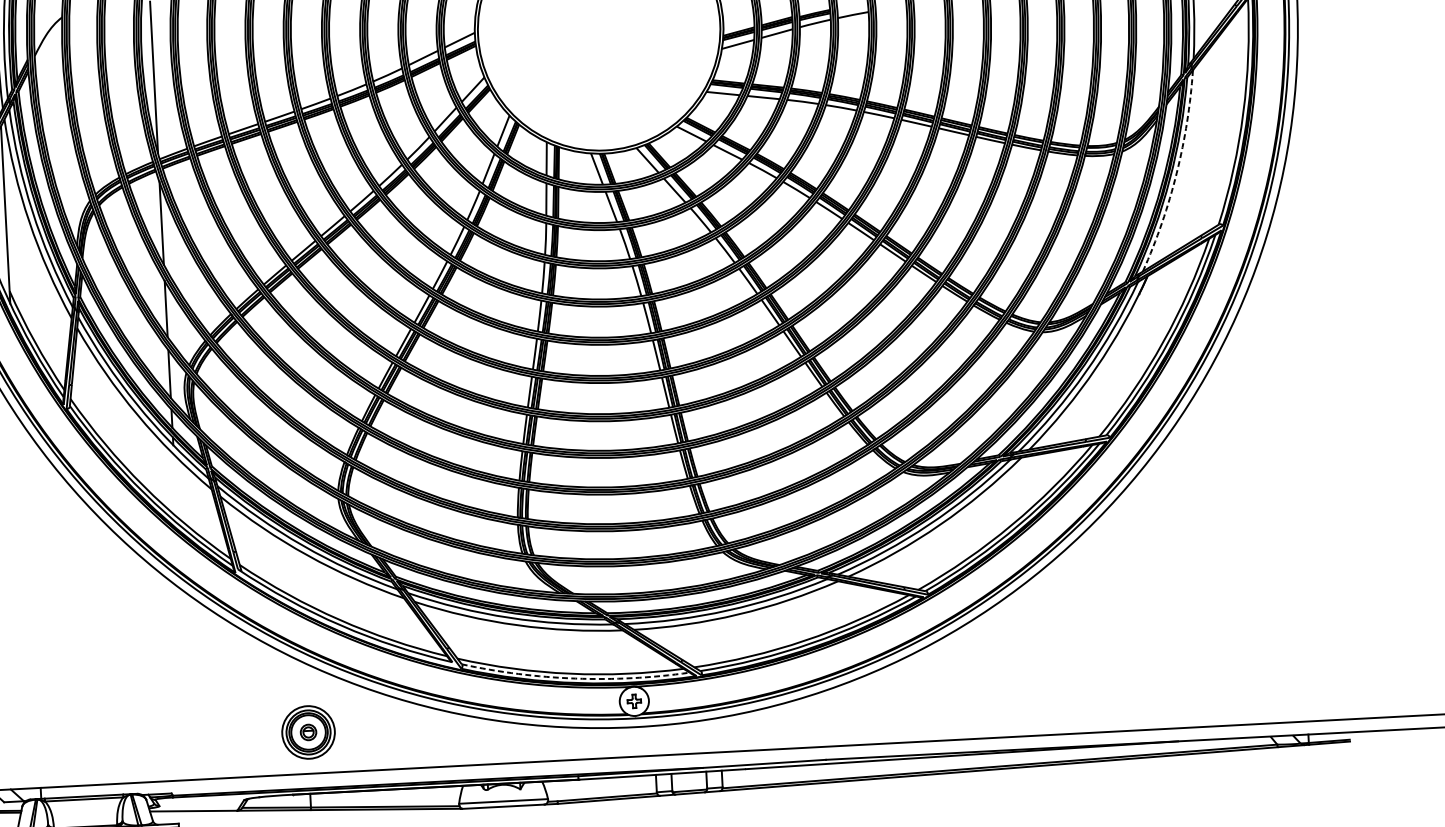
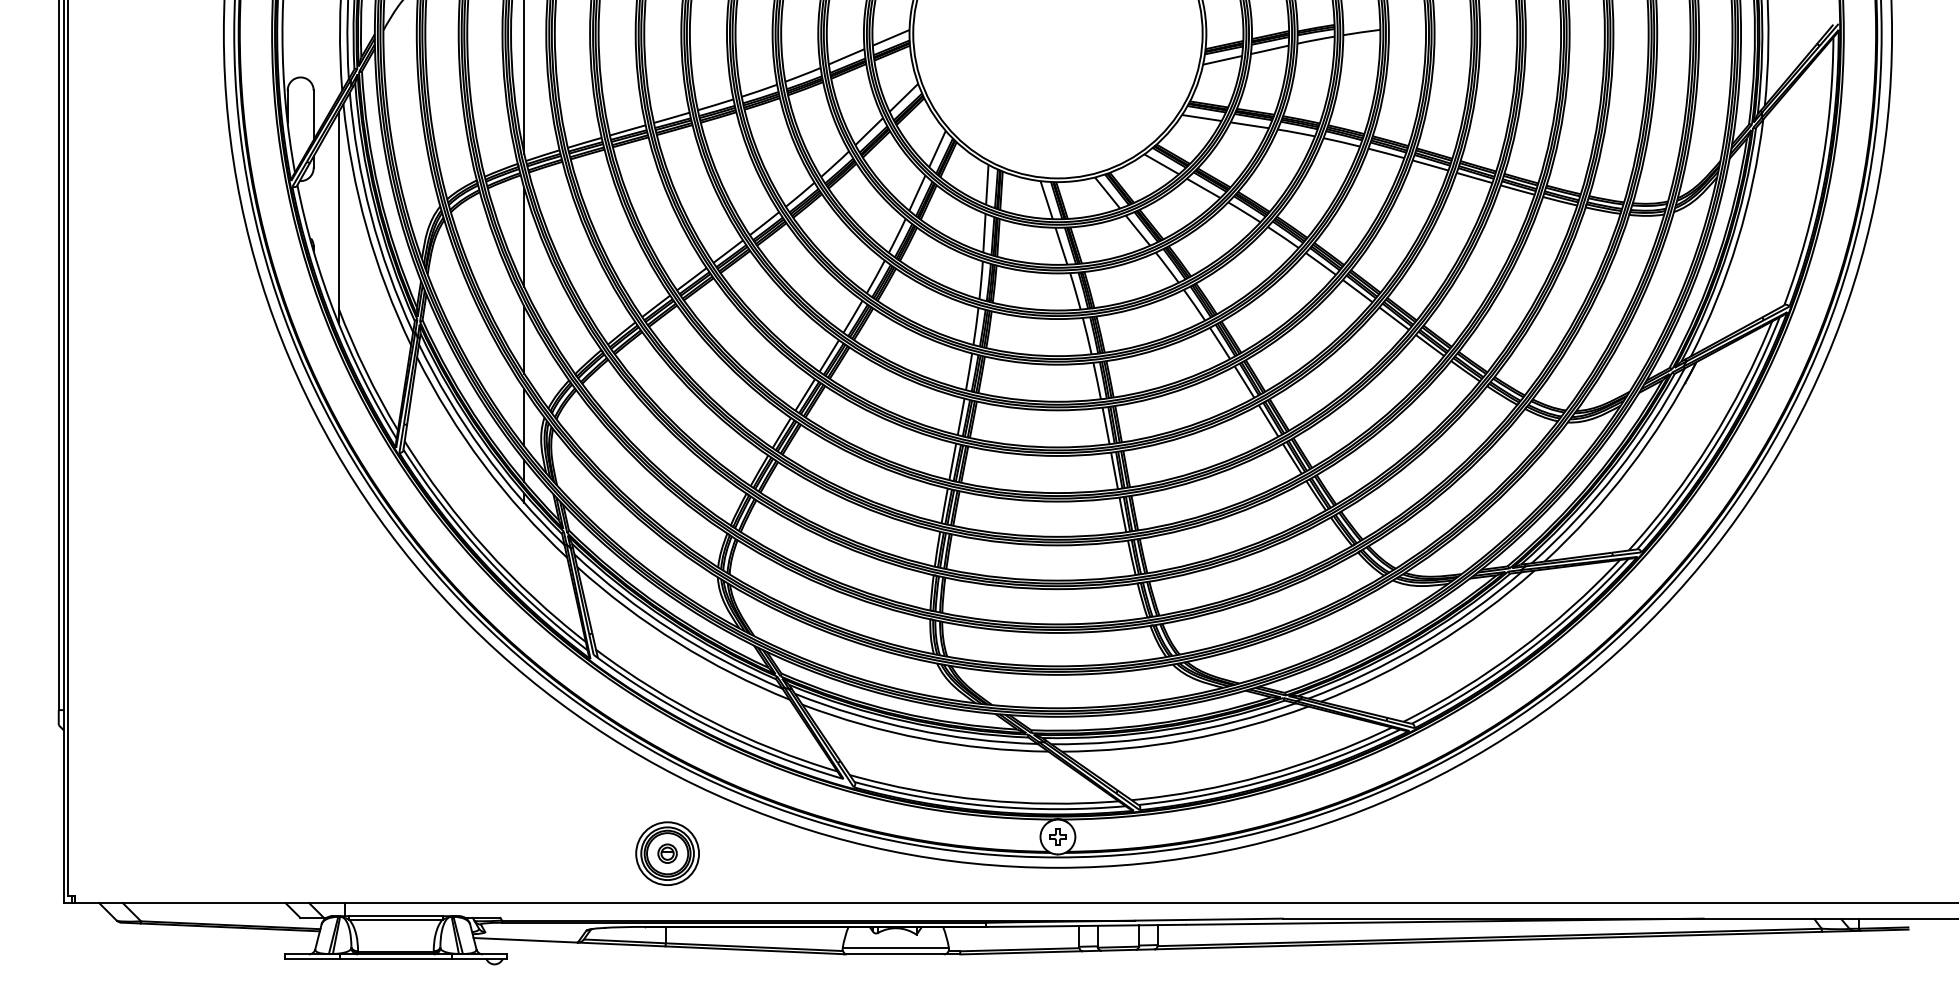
arc: (1176, 173) -> (1737, 241), dashed -> solid
arc: (575, 678) -> (989, 806), dashed -> solid

